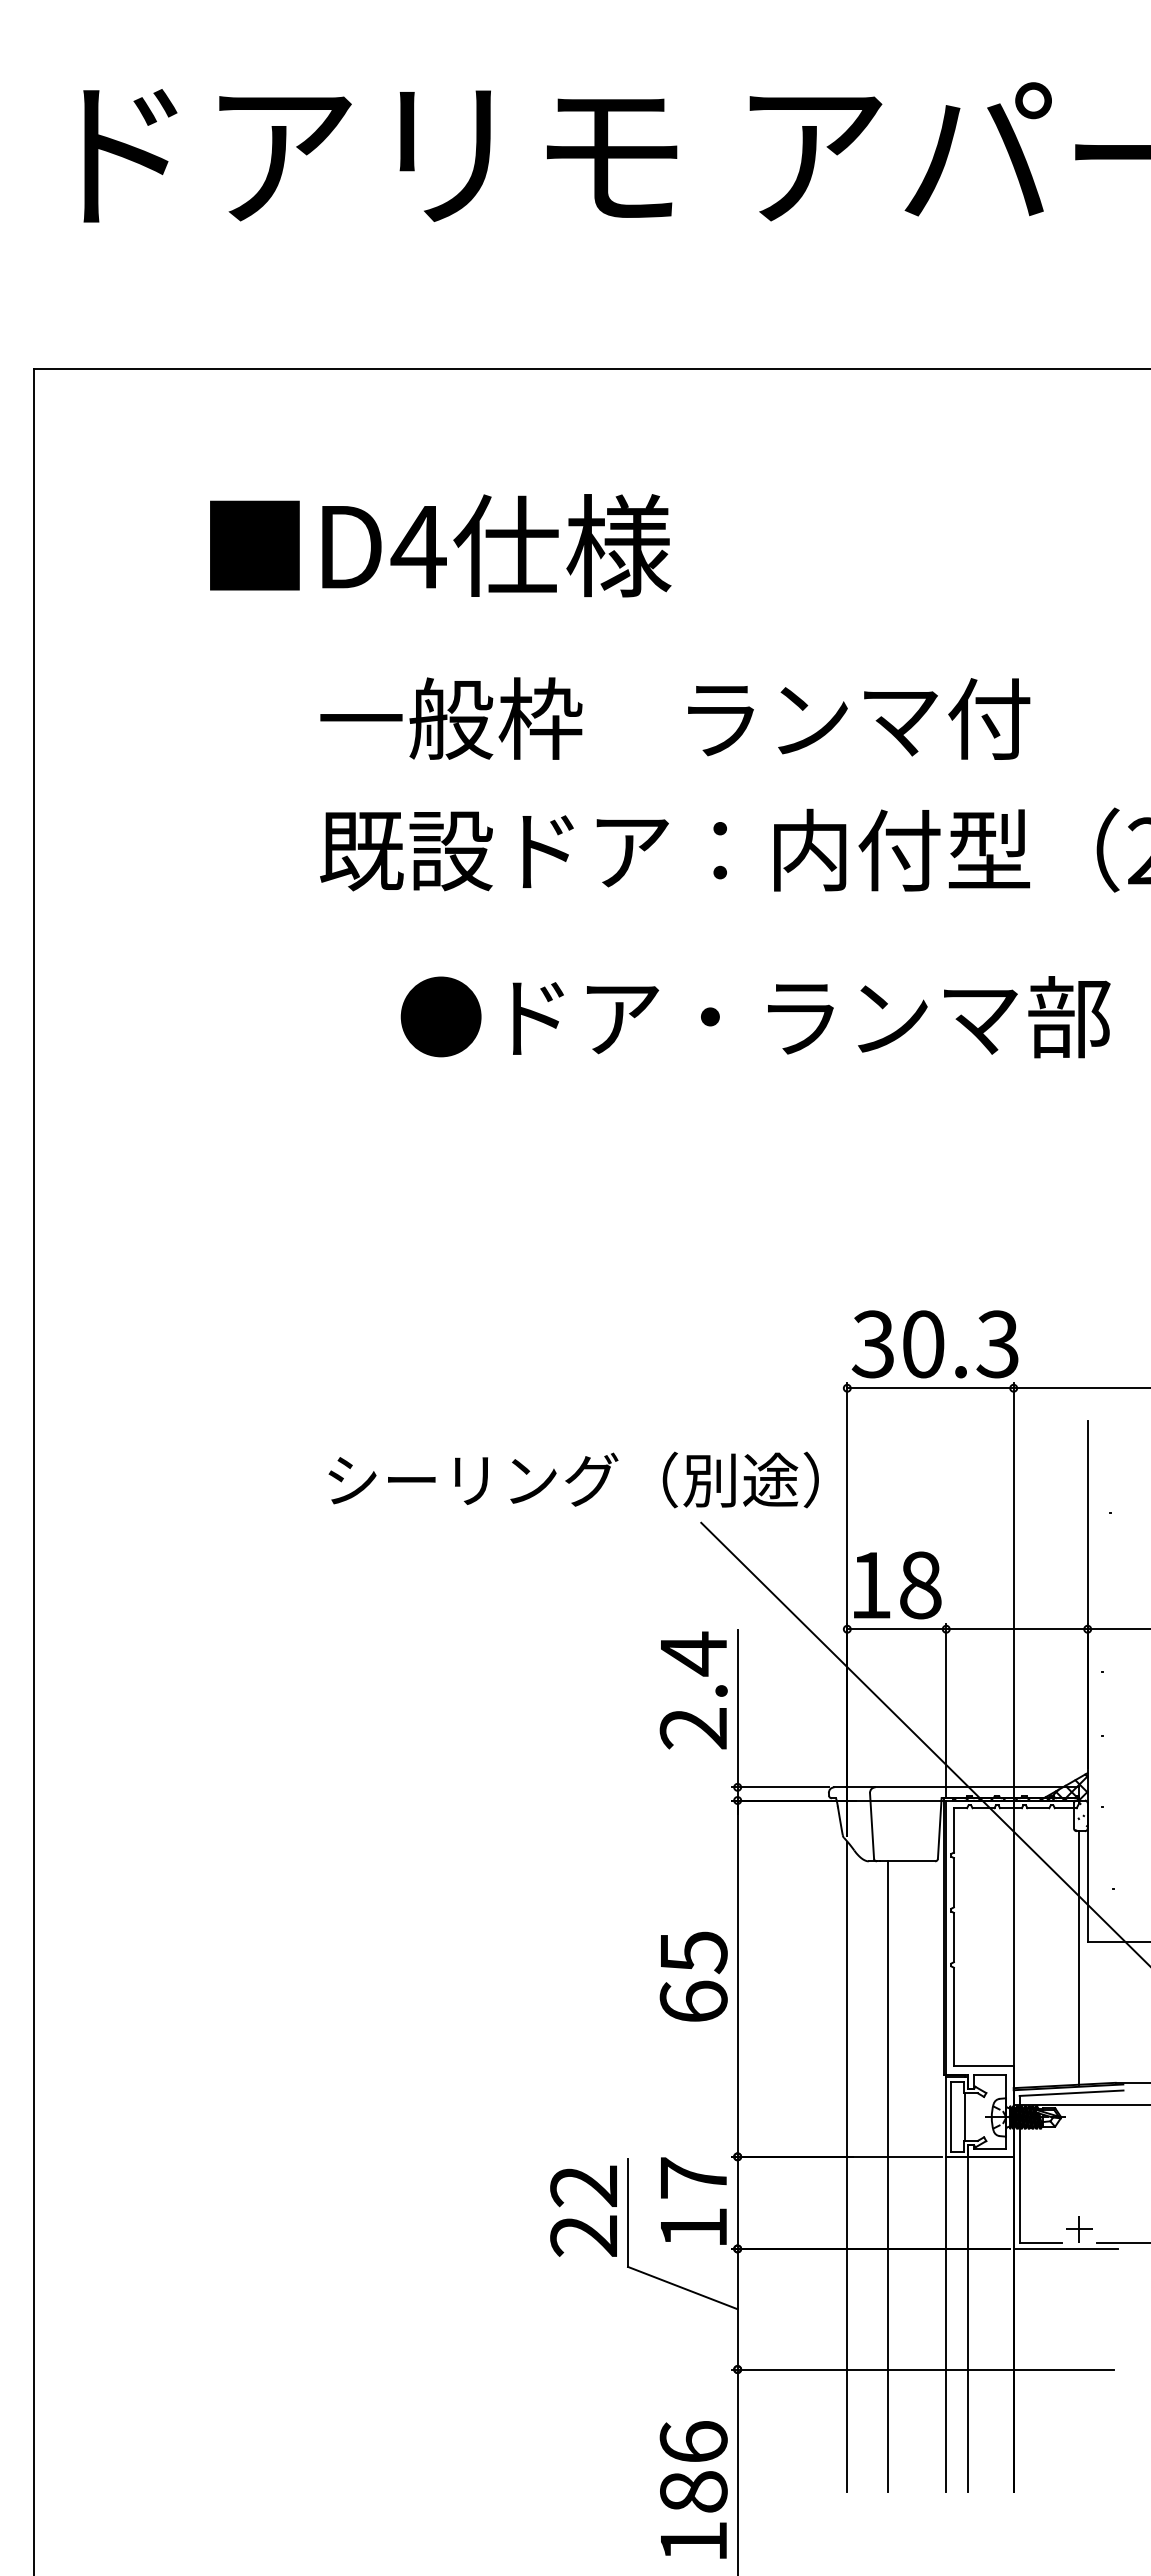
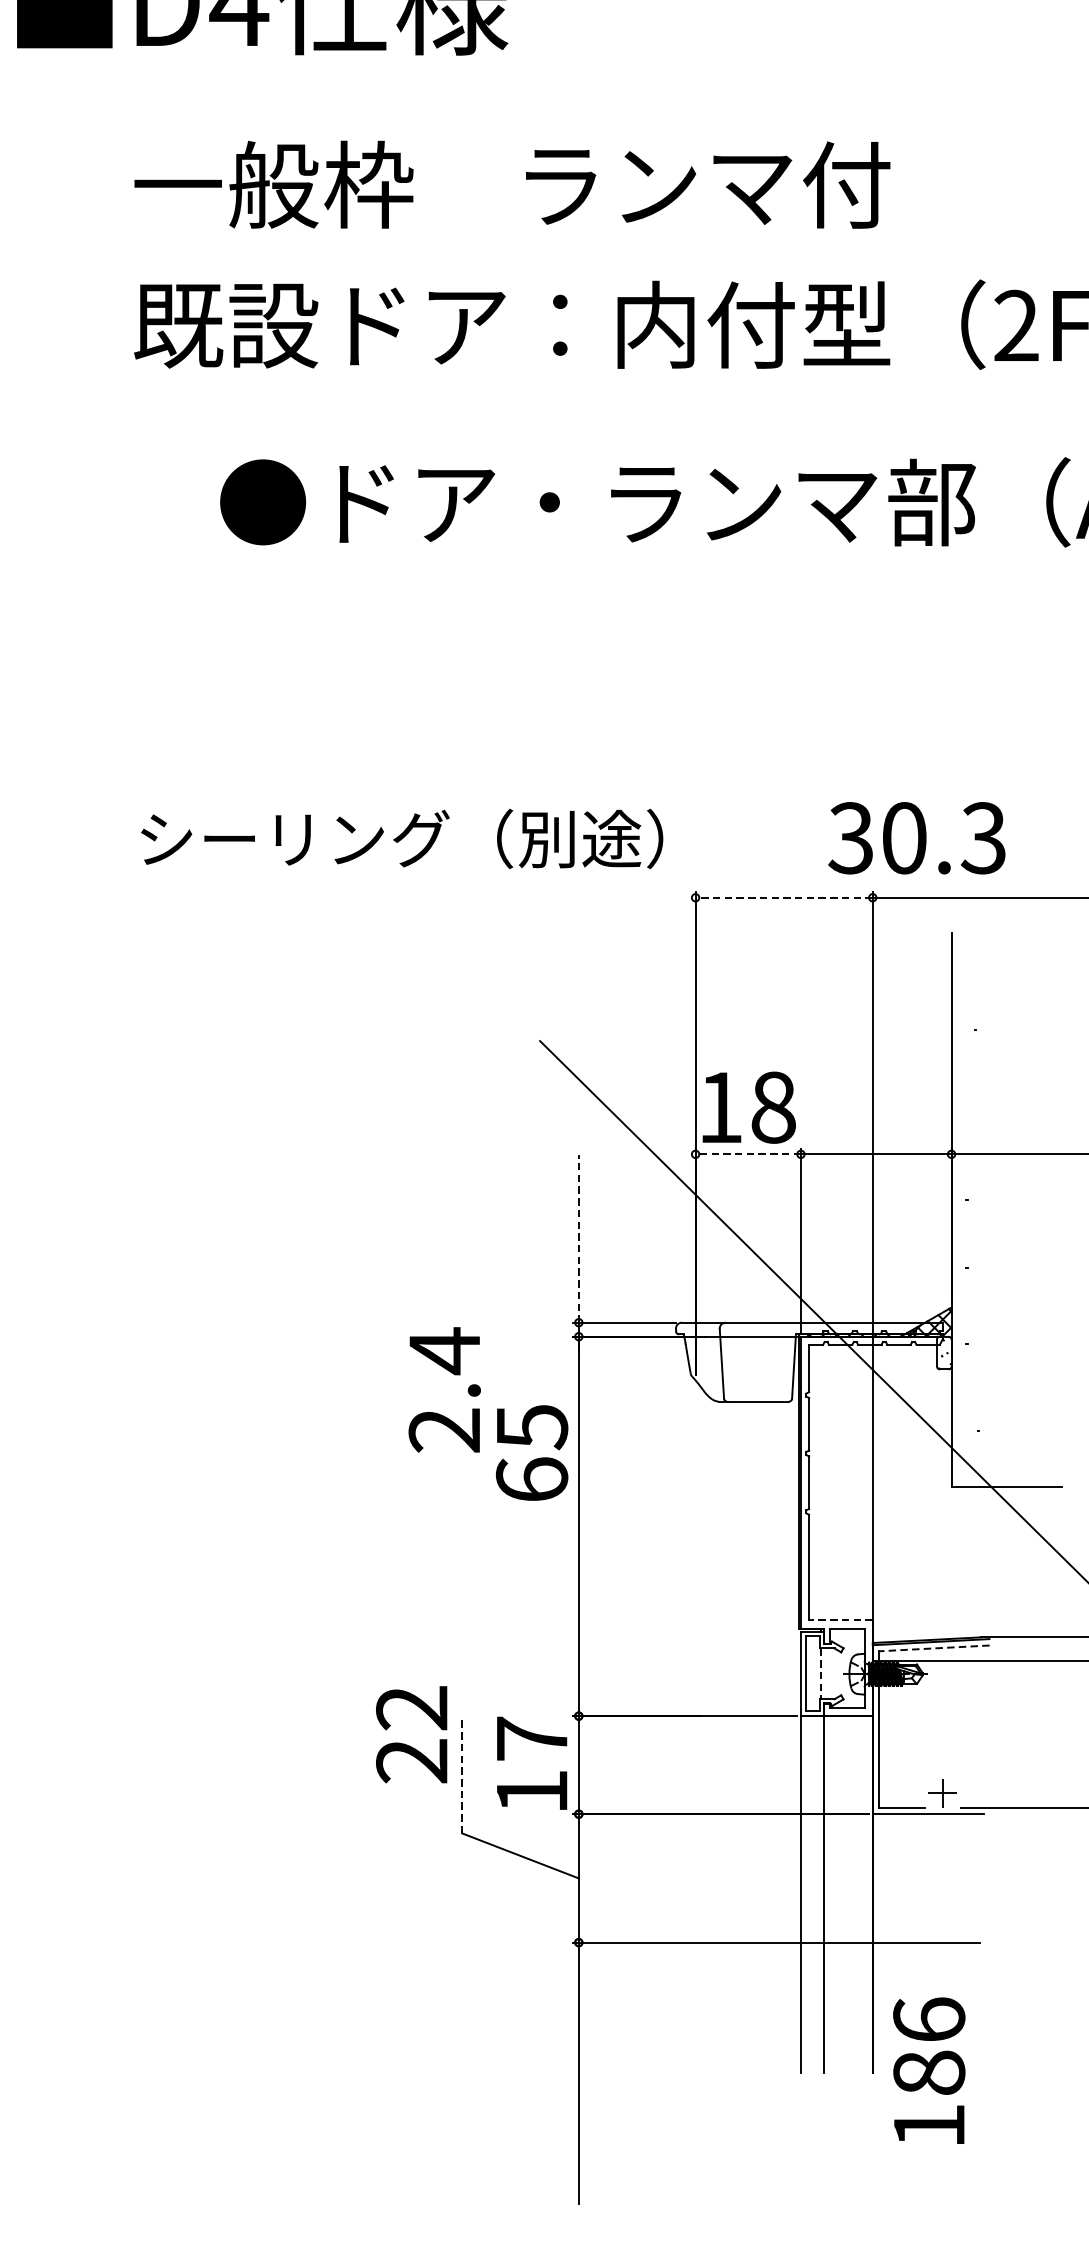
text: (934, 1344) -> (916, 838), moved
line: (930, 1388) -> (784, 898), solid -> dashed
text: (573, 1479) -> (401, 838), moved
line: (896, 1629) -> (747, 1154), solid -> dashed
text: (693, 1690) -> (444, 1389), moved
line: (737, 1708) -> (578, 1238), solid -> dashed
line: (1079, 1957) -> (942, 1503), removed
text: (693, 1976) -> (531, 1452), moved
line: (983, 2066) -> (840, 1619), solid -> dashed
line: (1071, 2093) -> (934, 1648), solid -> dashed
line: (965, 2117) -> (821, 1674), solid -> dashed
line: (847, 2166) -> (695, 1726), removed
line: (888, 2176) -> (739, 1737), removed
text: (583, 2210) -> (411, 1733), moved
line: (628, 2212) -> (462, 1775), solid -> dashed
text: (693, 2489) -> (928, 2070), moved

